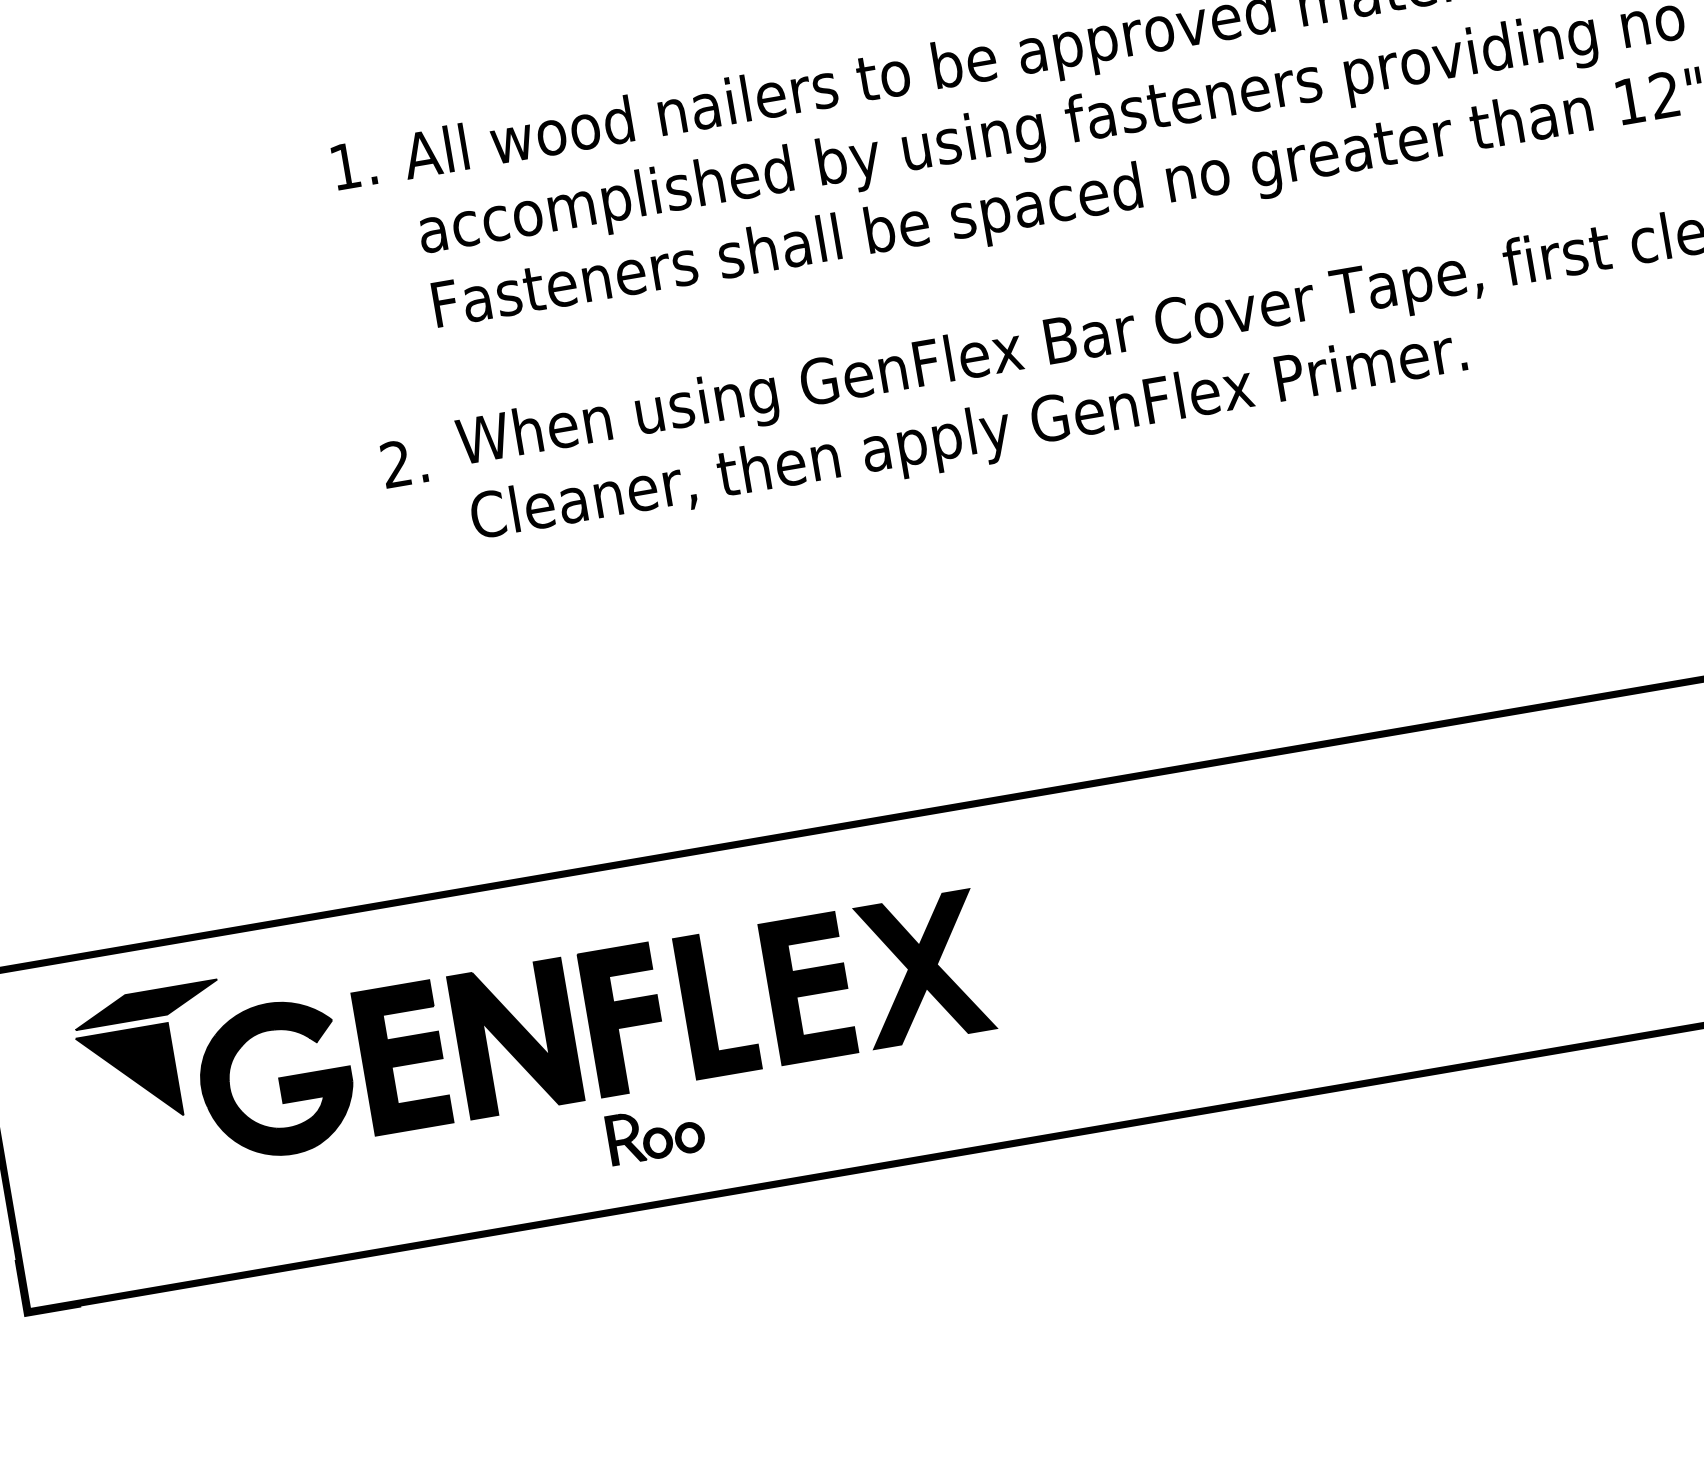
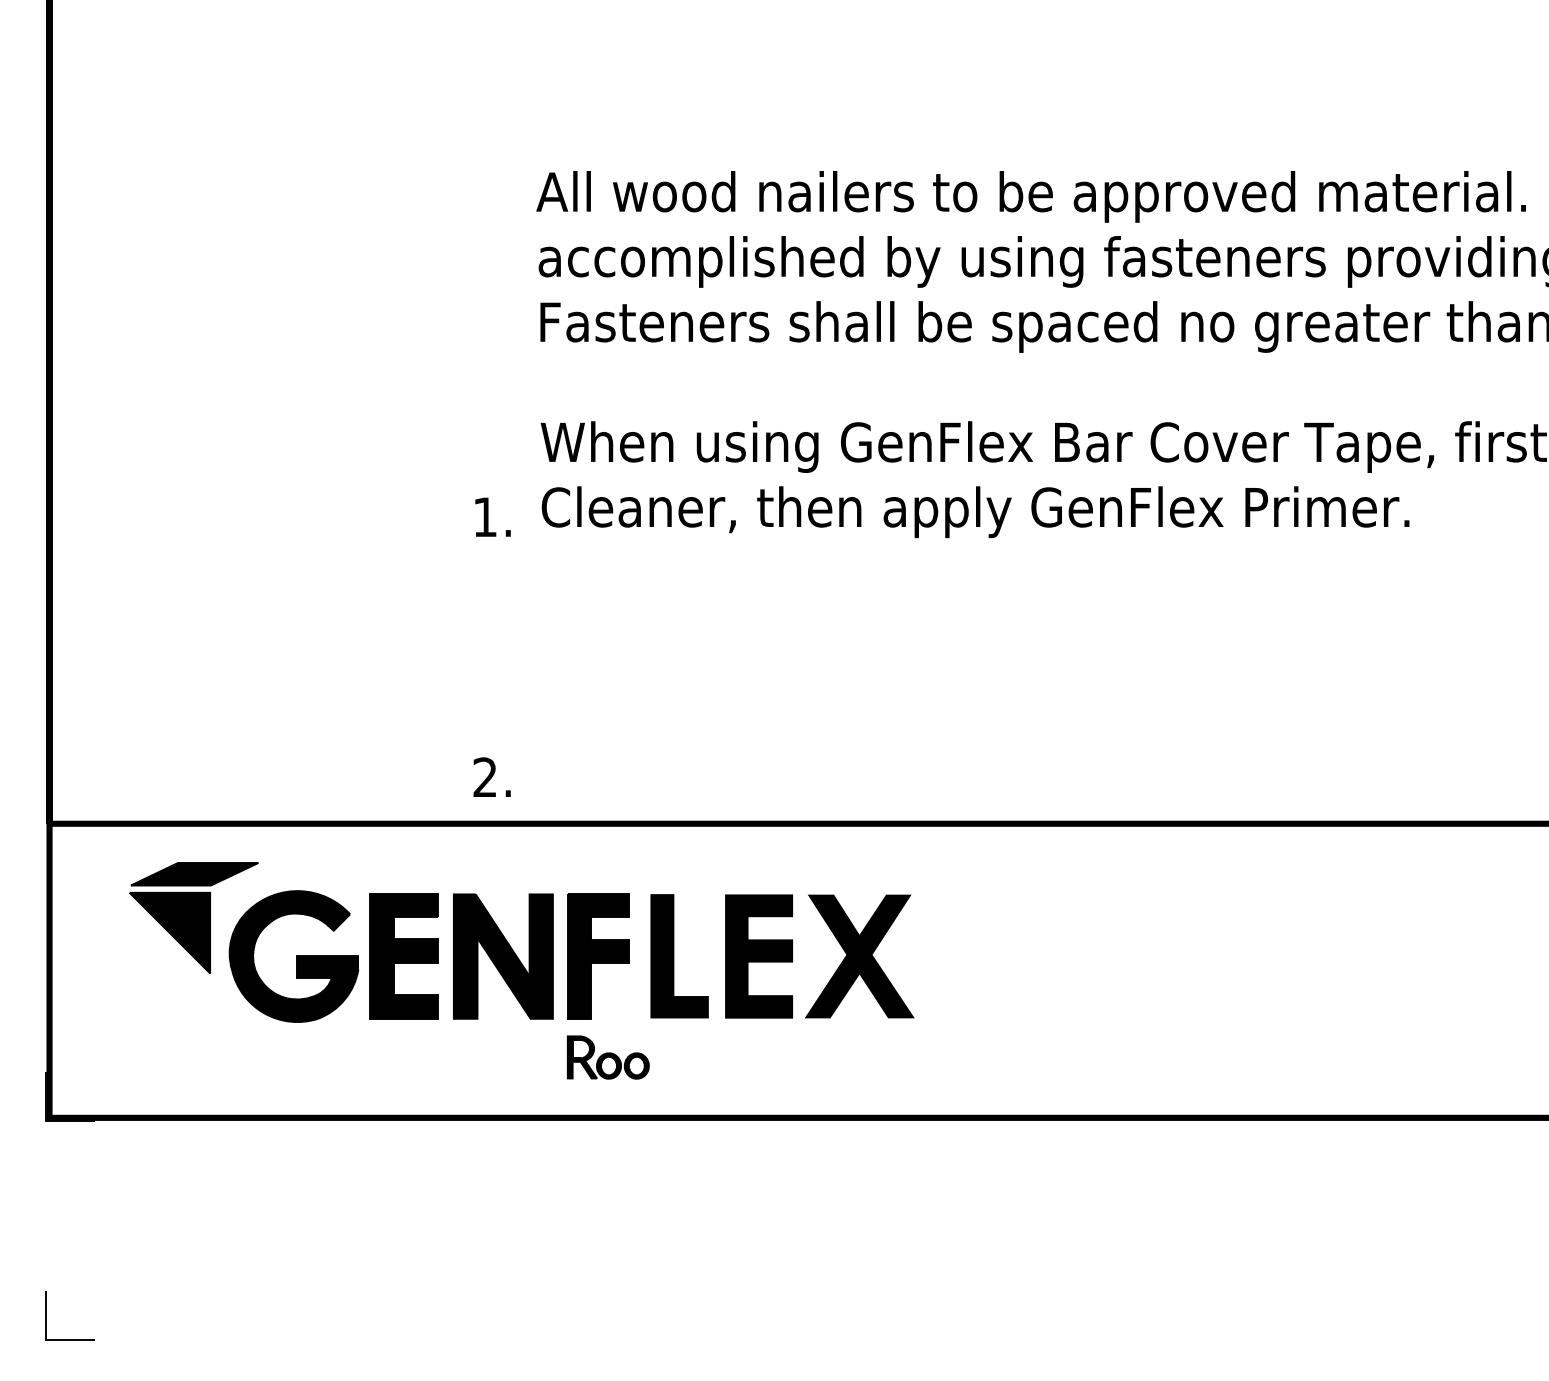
text: (377, 313) -> (491, 646), moved

